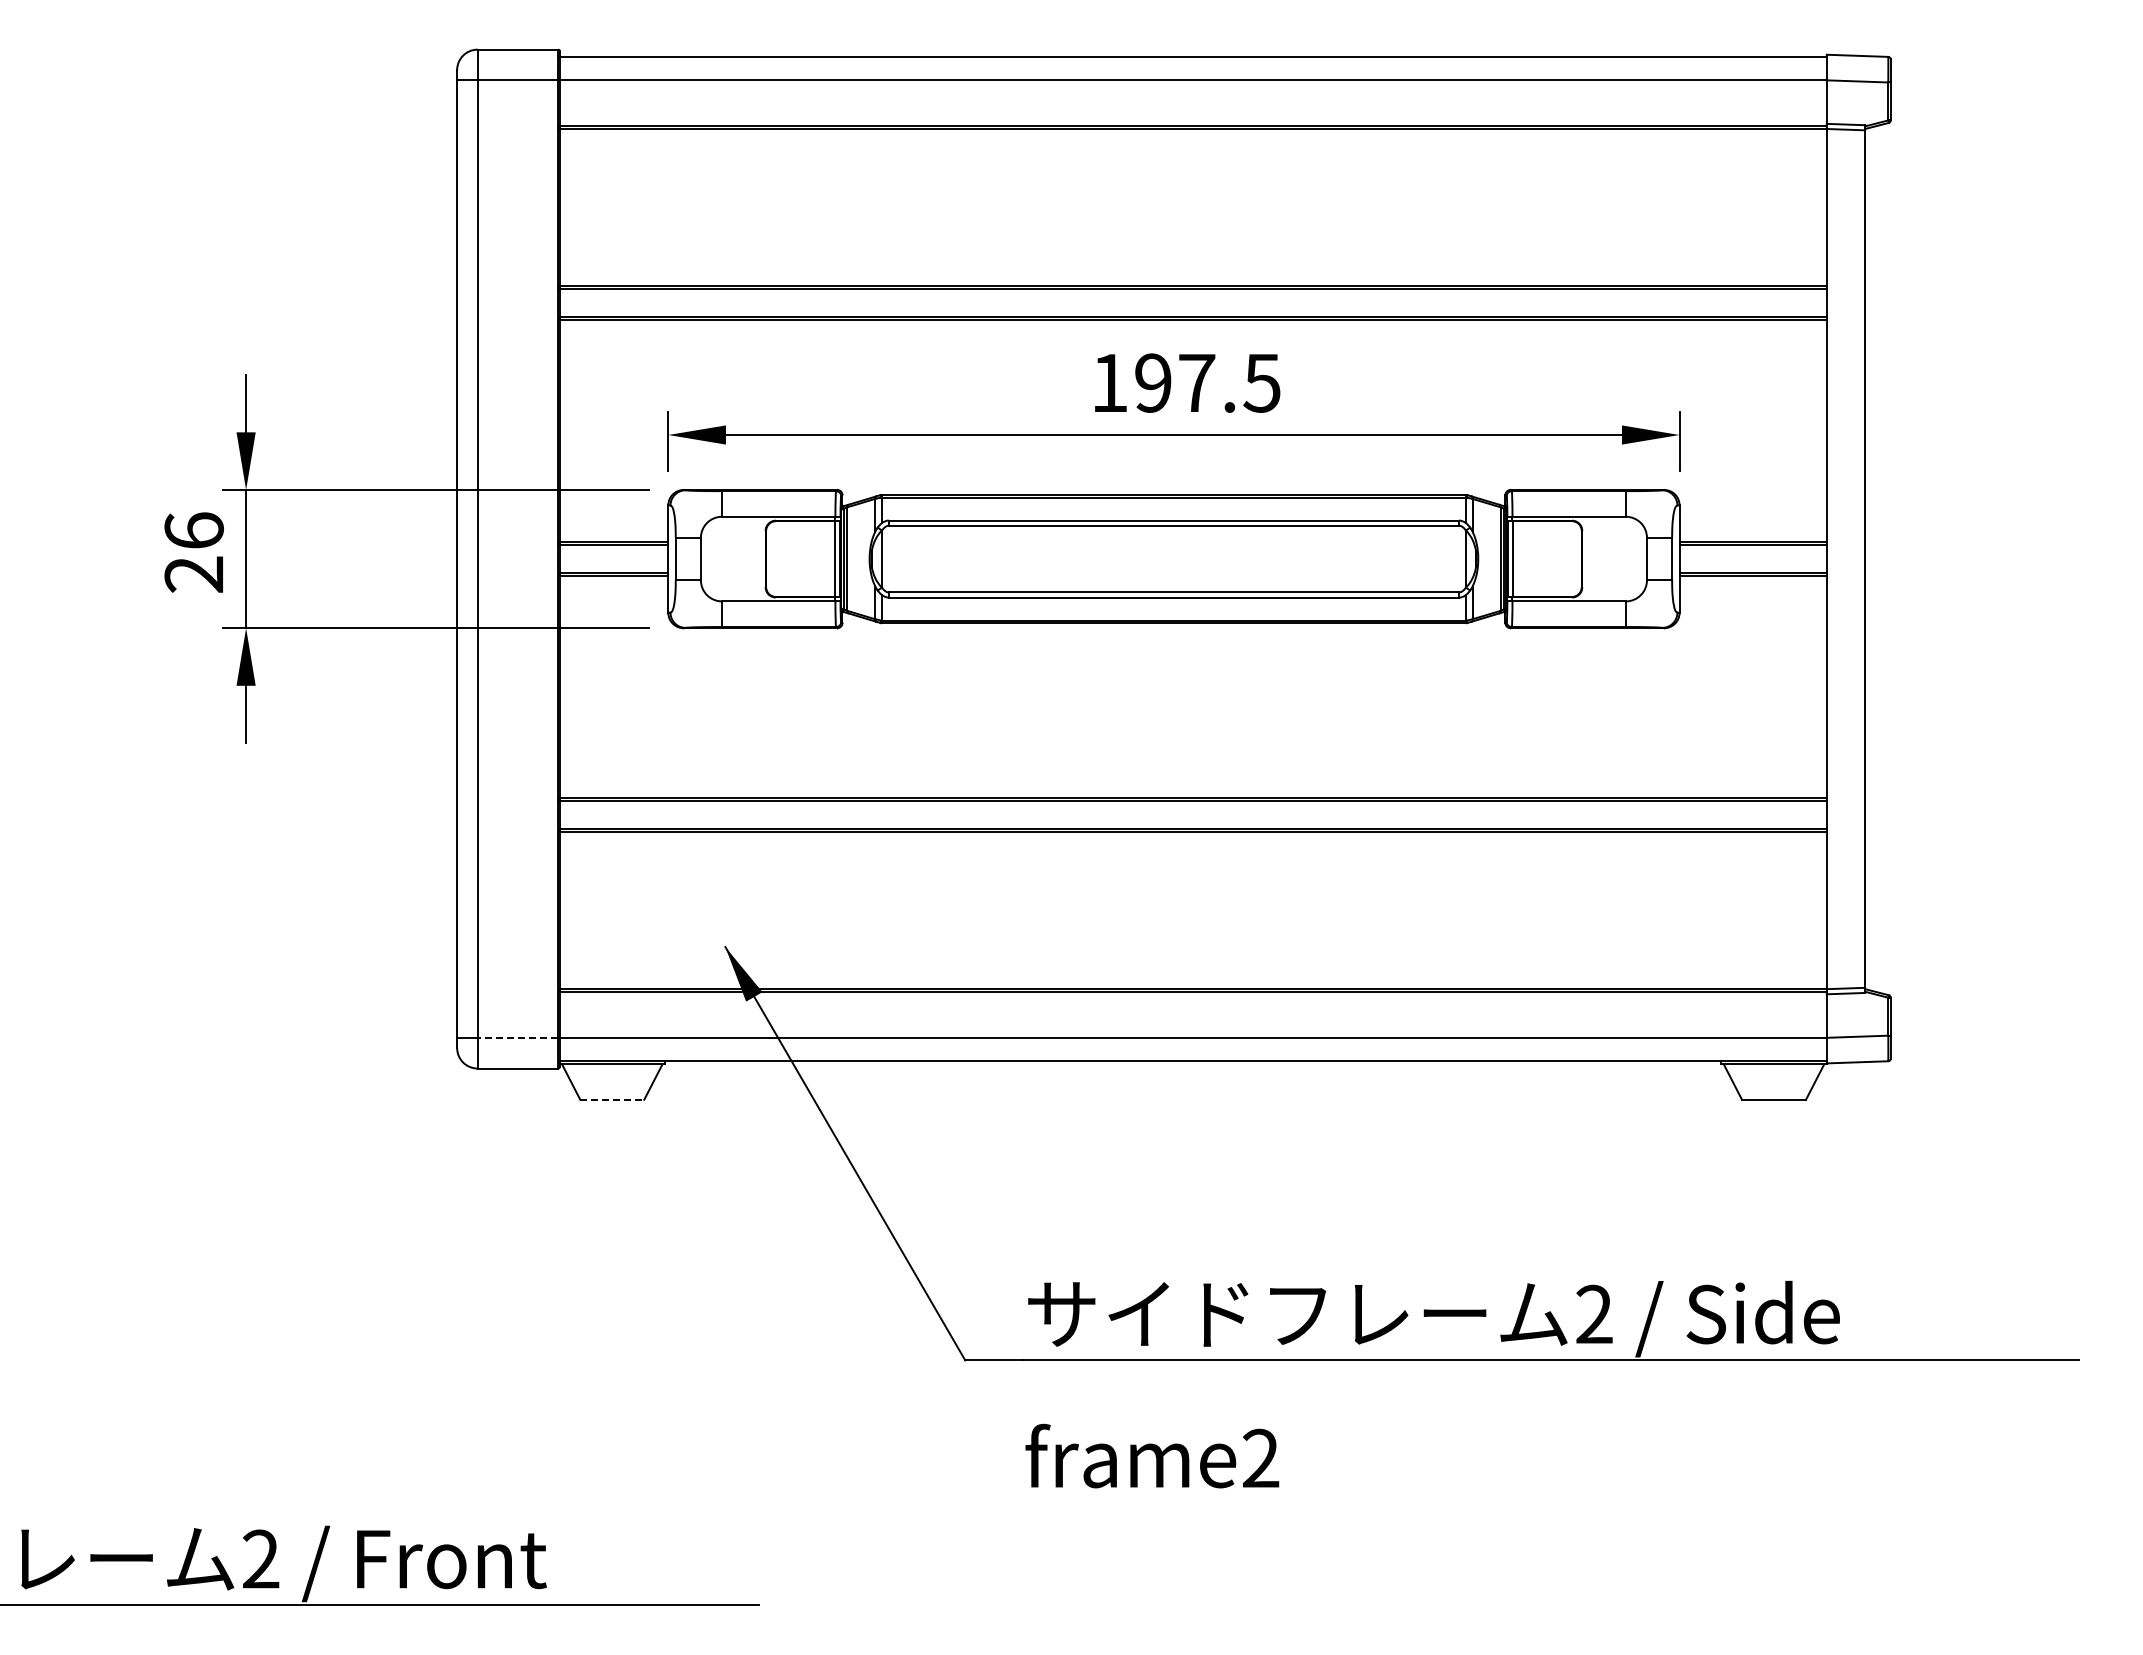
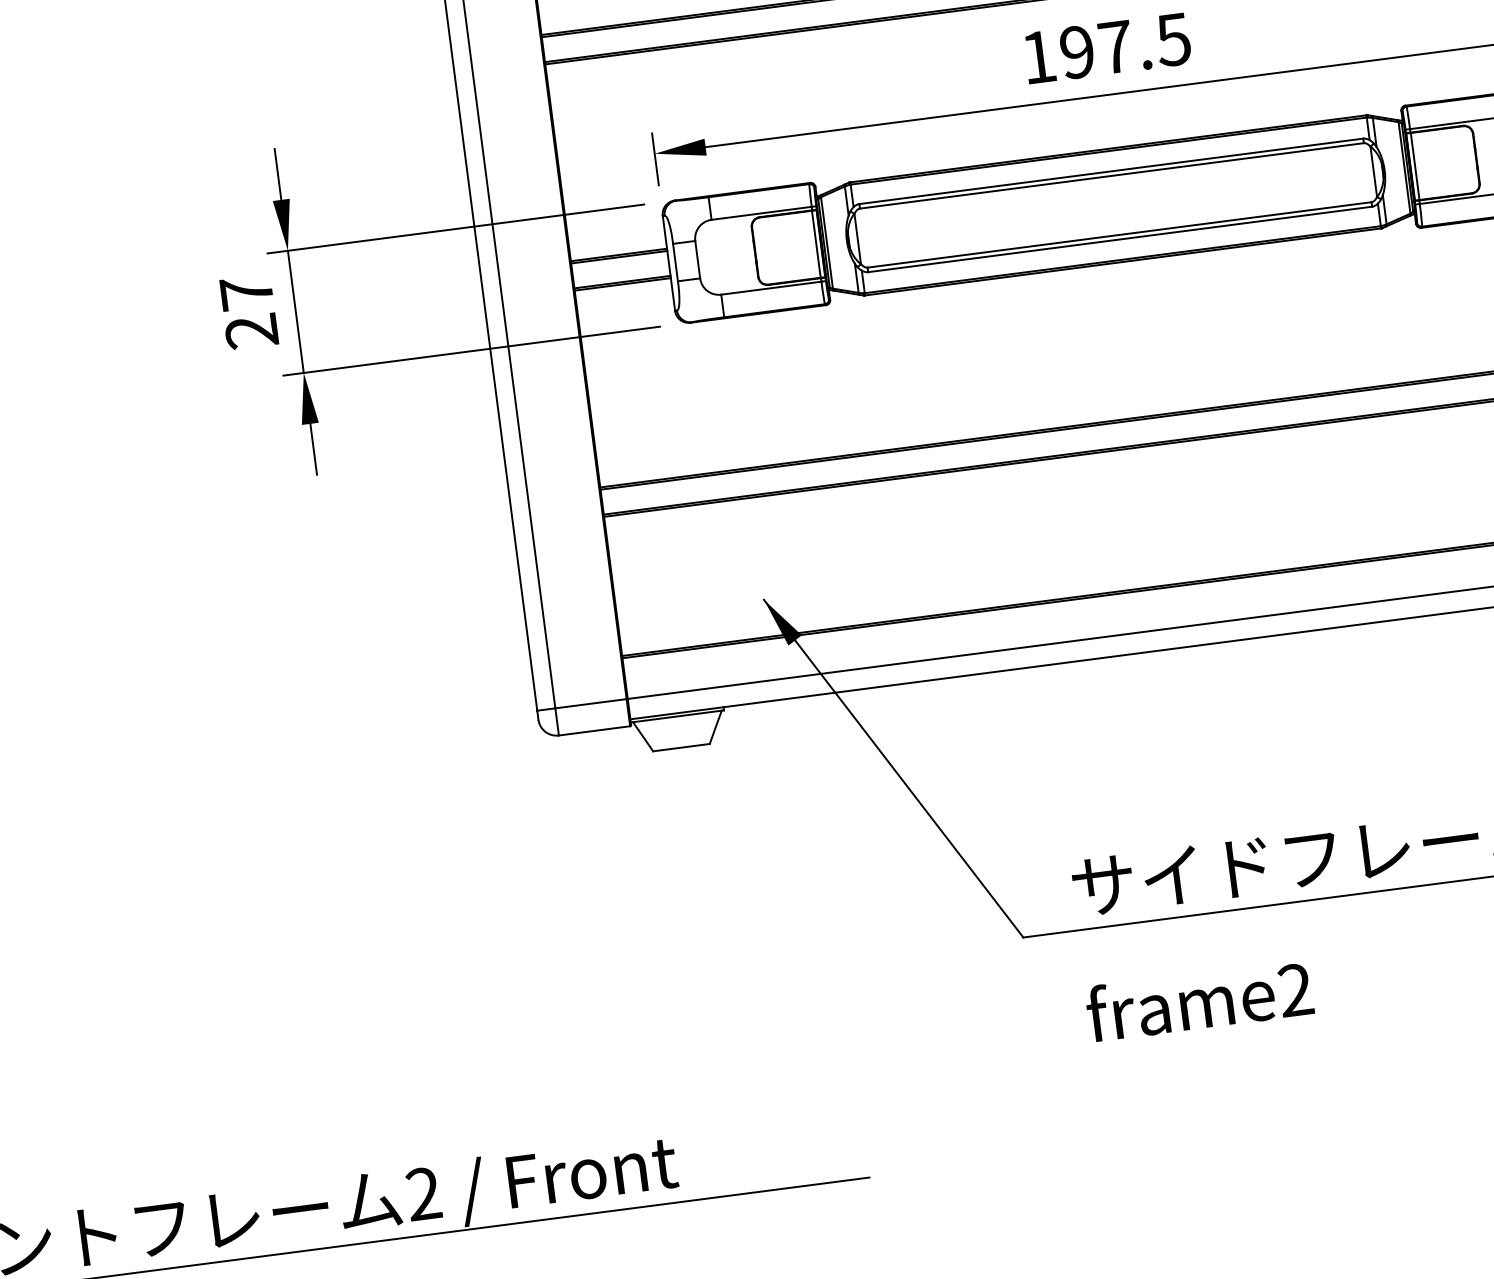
text: (193, 530) -> (246, 292), 26 -> 27
line: (517, 1037) -> (590, 703), dashed -> solid
line: (612, 1099) -> (681, 747), dashed -> solid

